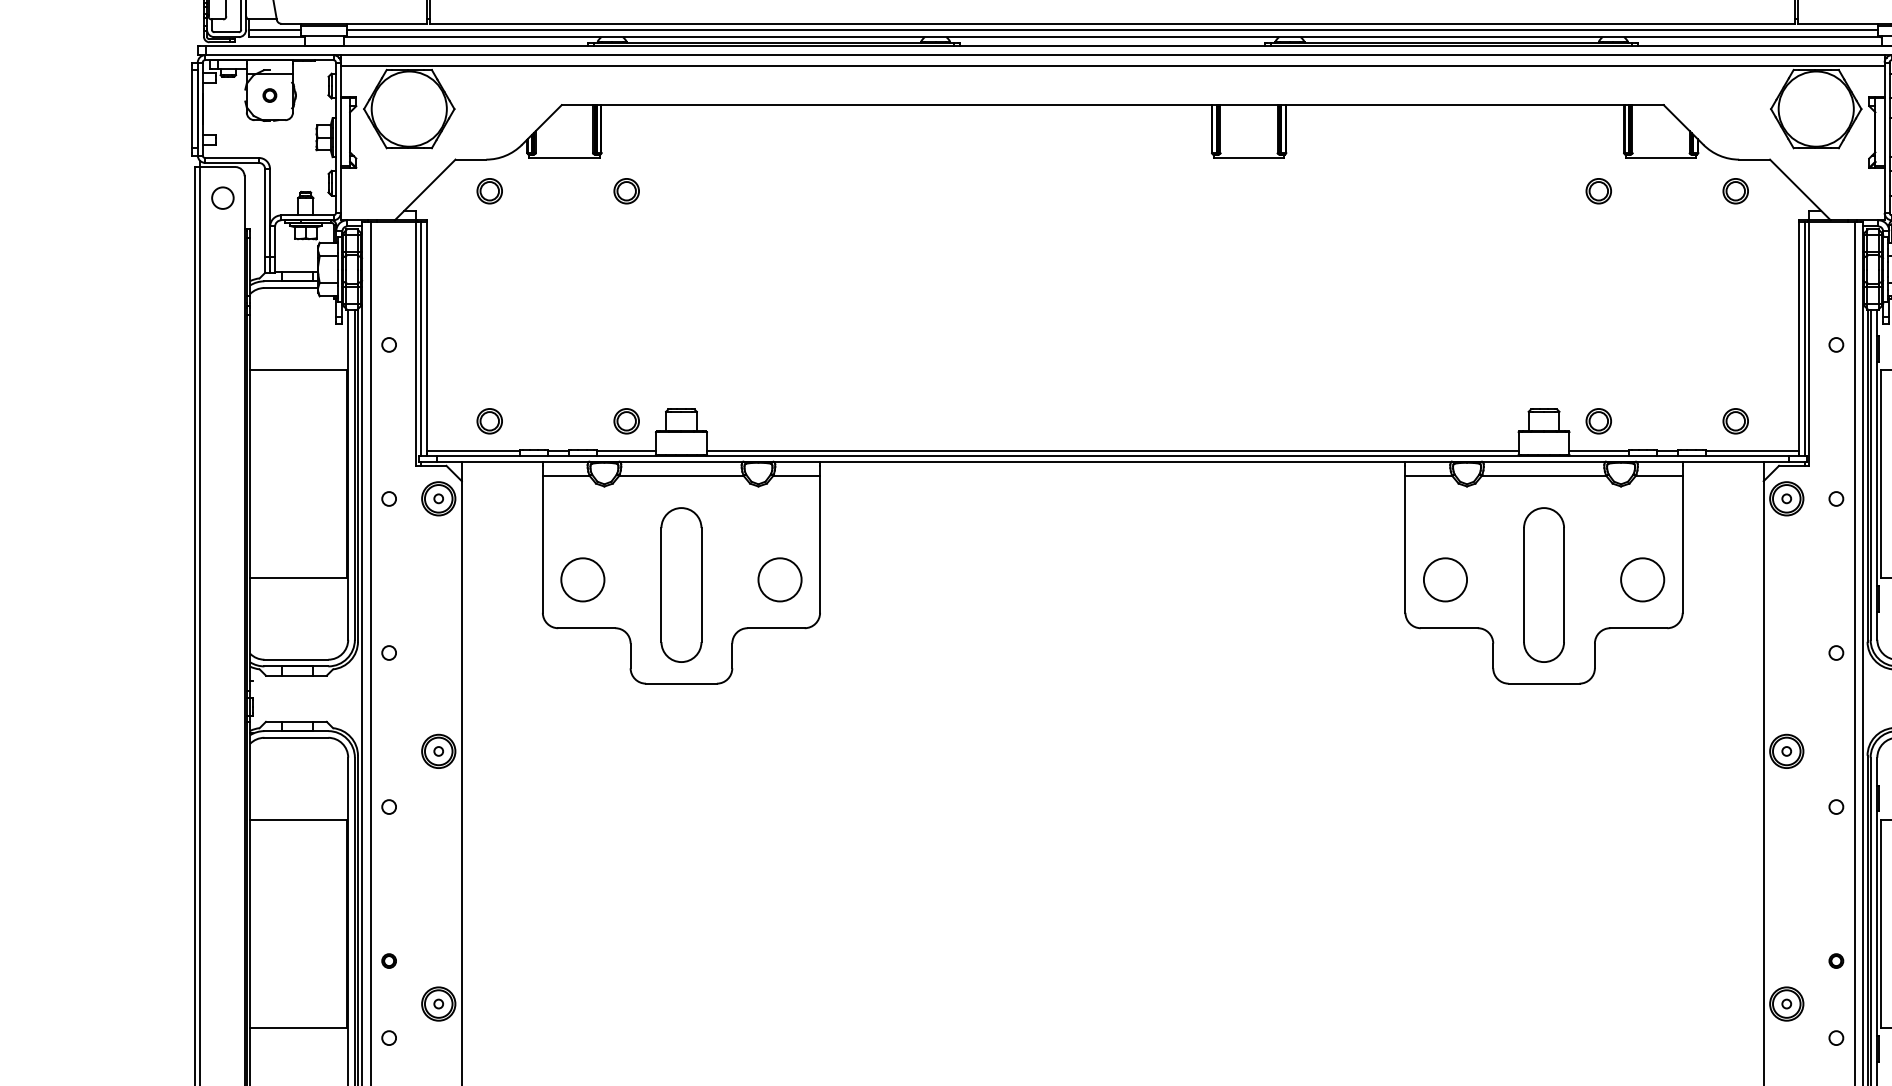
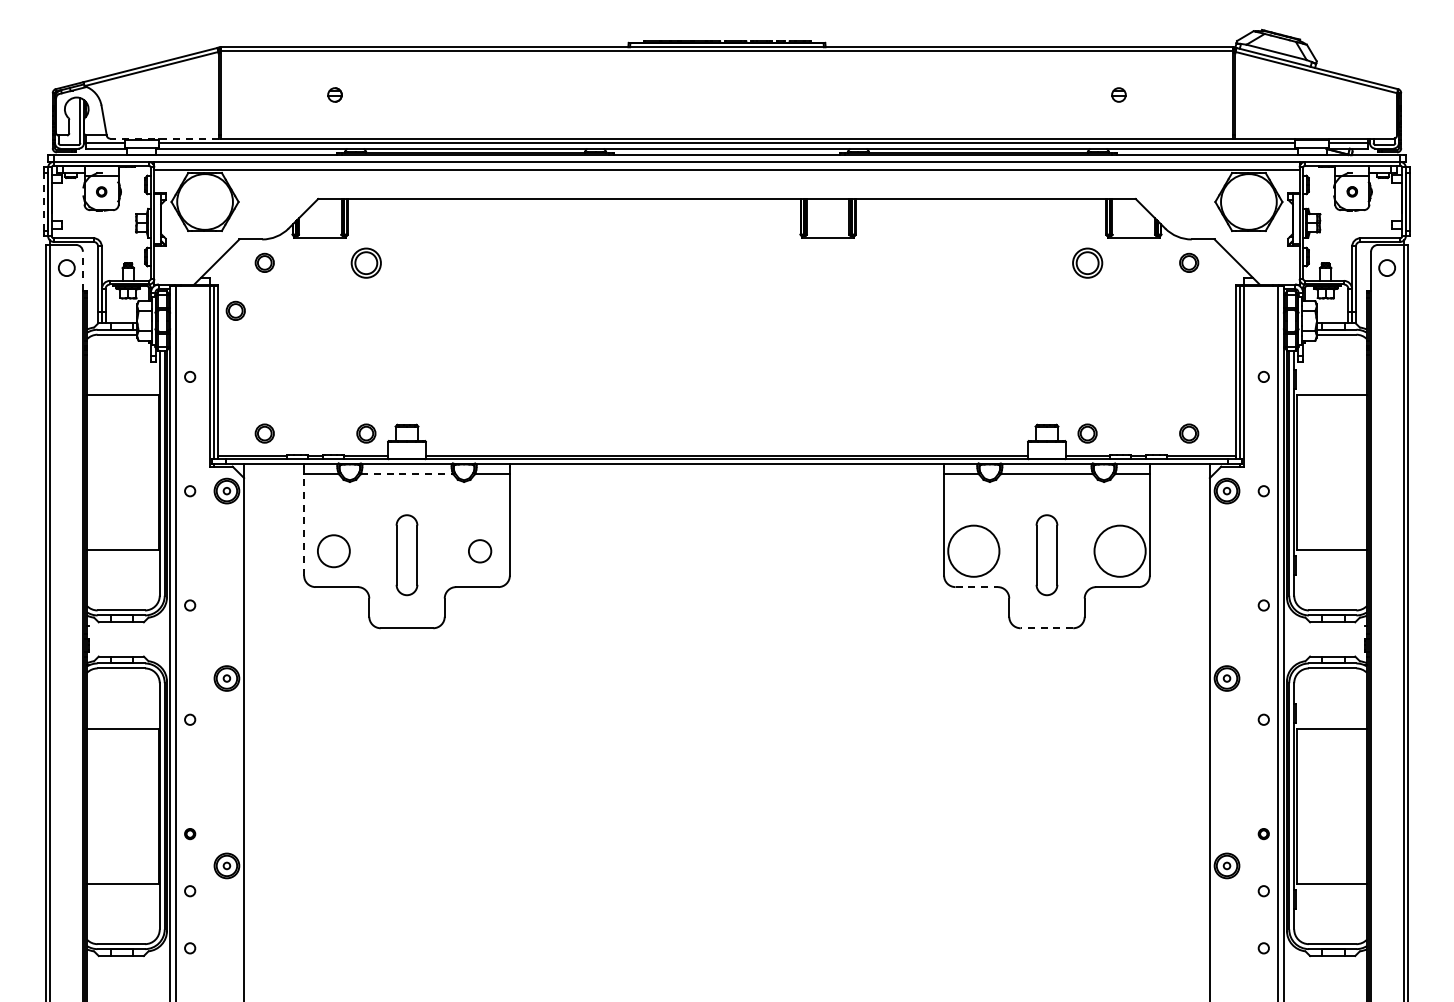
line: (353, 23) -> (163, 138), solid -> dashed
line: (191, 108) -> (43, 201), solid -> dashed
part: (626, 190) -> (366, 262), size x1.6
part: (1598, 190) -> (1087, 262), size x1.6
line: (244, 201) -> (82, 270), solid -> dashed
part: (450, 255) -> (235, 310), added
line: (682, 475) -> (407, 473), solid -> dashed
line: (543, 543) -> (304, 524), solid -> dashed
circle: (779, 580) -> (479, 551), size x0.7
circle: (1445, 580) -> (973, 551), size x1.6
circle: (1643, 580) -> (1120, 551), size x1.6
part: (680, 585) -> (406, 555), size x0.7
part: (1543, 585) -> (1046, 555), size x0.7
line: (1450, 628) -> (977, 587), solid -> dashed
line: (1543, 684) -> (1046, 628), solid -> dashed

